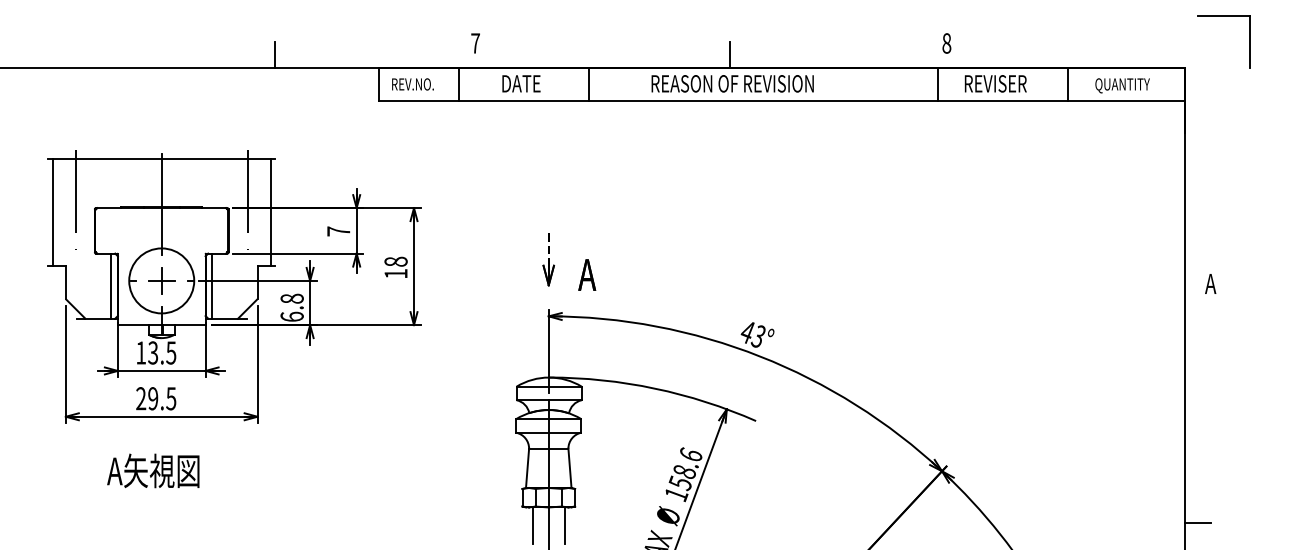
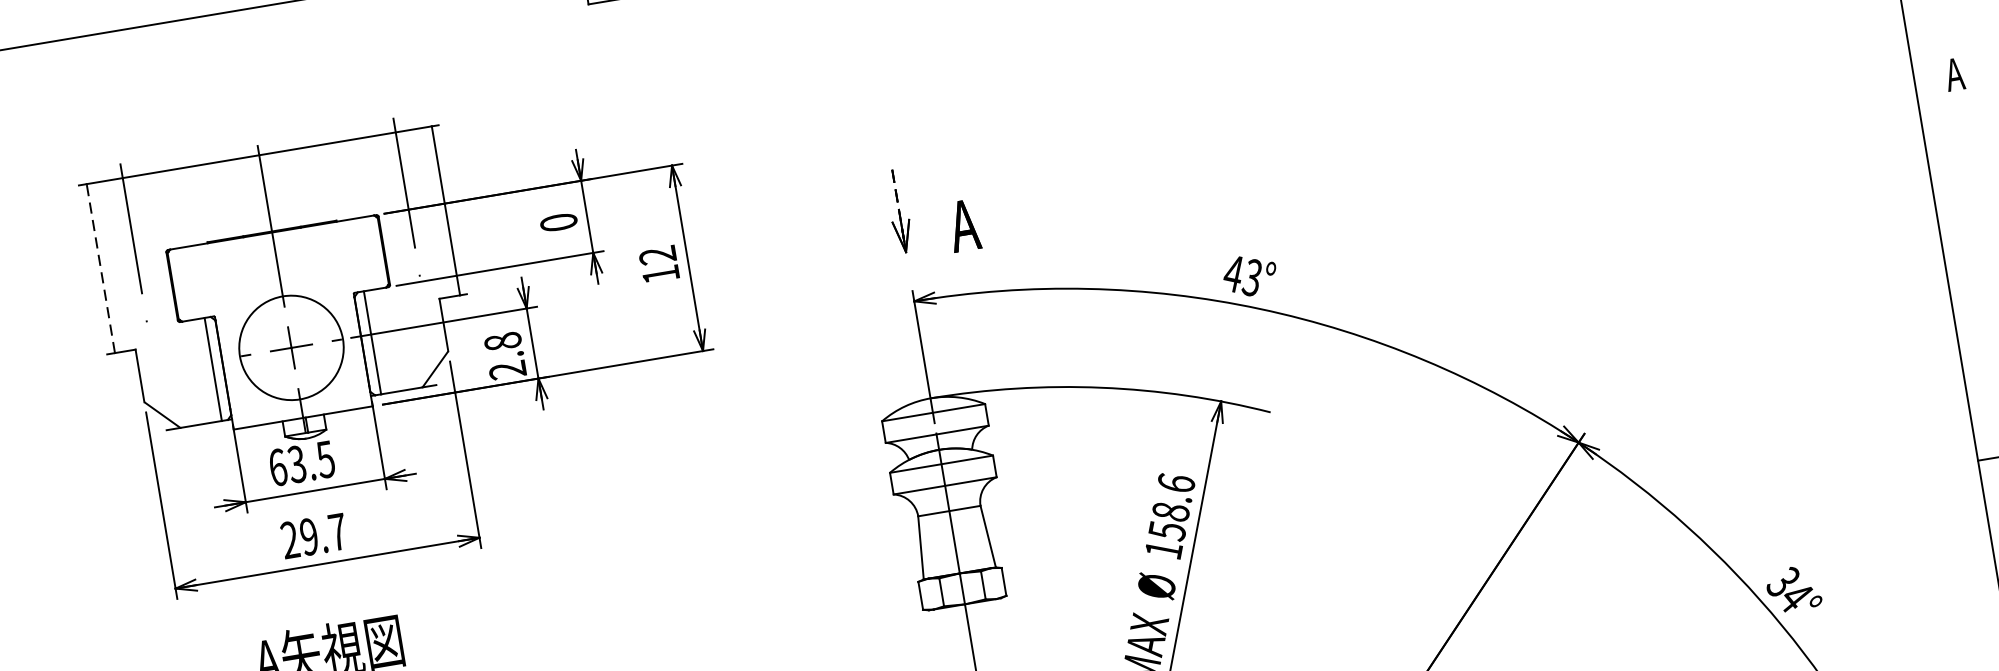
line: (52, 212) -> (100, 268), solid -> dashed
text: (338, 231) -> (558, 222), 7 -> 0
text: (395, 261) -> (656, 255), 18 -> 12
text: (291, 316) -> (506, 369), 6.8 -> 2.8
text: (141, 352) -> (278, 466), 13.5 -> 63.5
text: (171, 398) -> (338, 531), 29.5 -> 29.7
line: (532, 525) -> (943, 637), removed
line: (565, 525) -> (996, 628), removed

